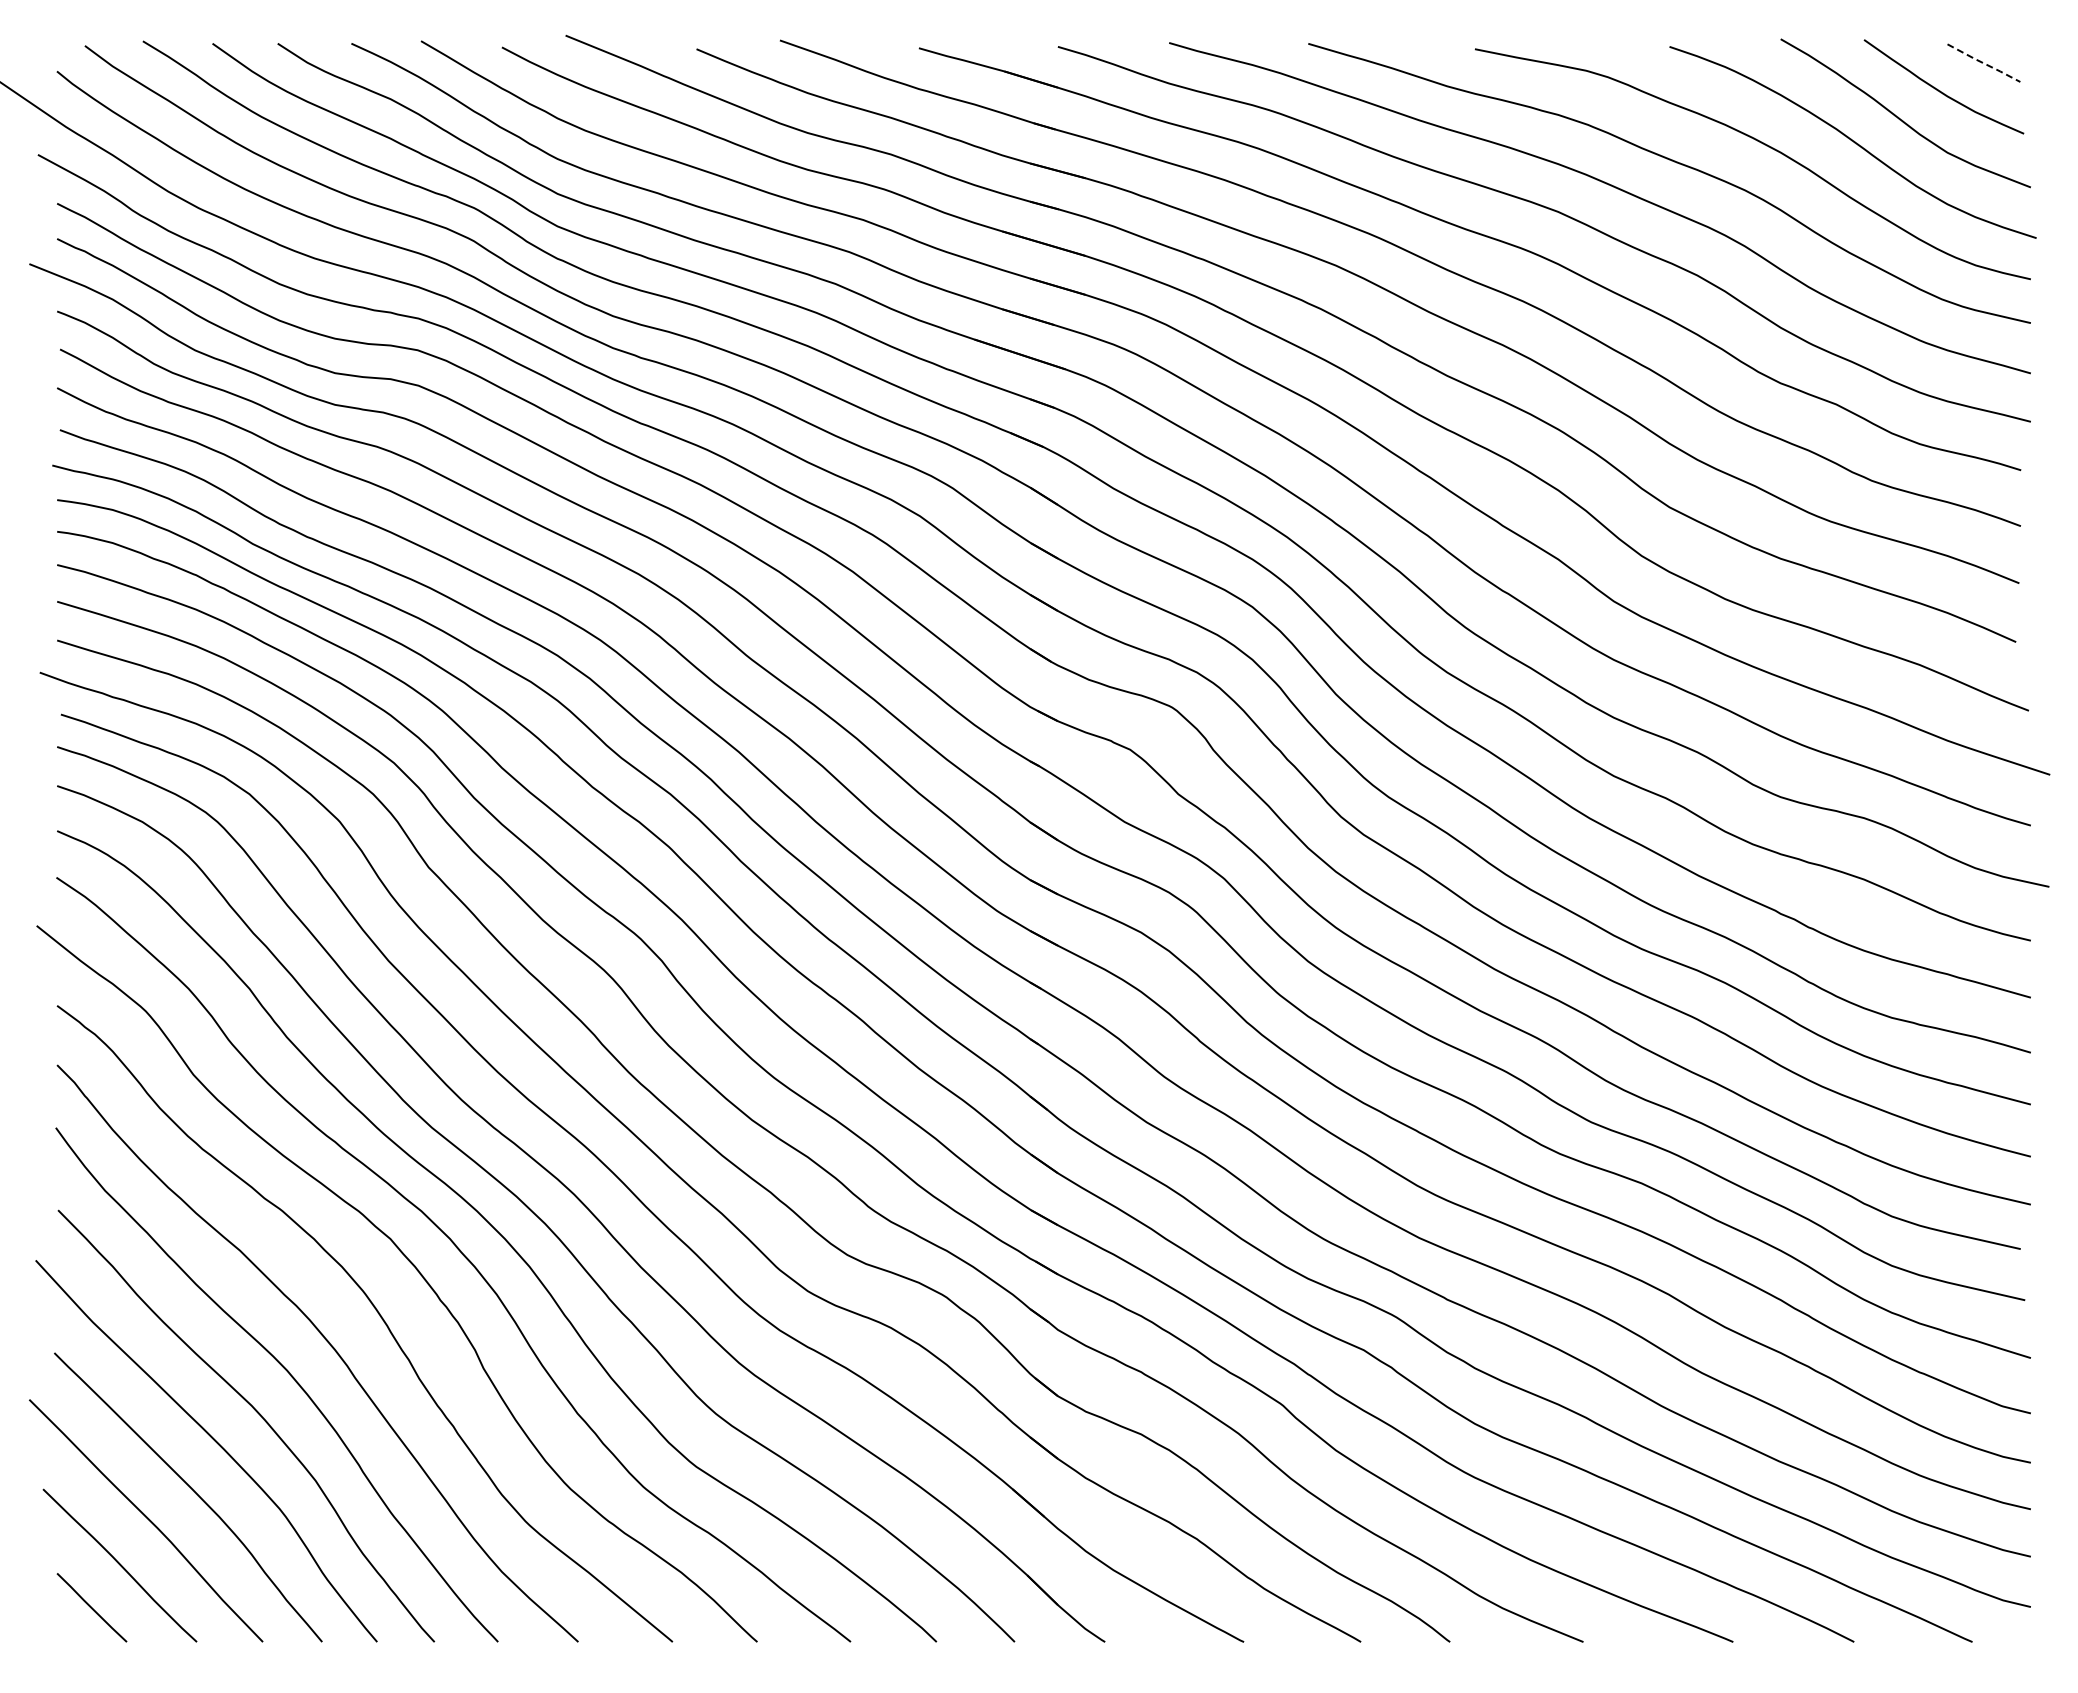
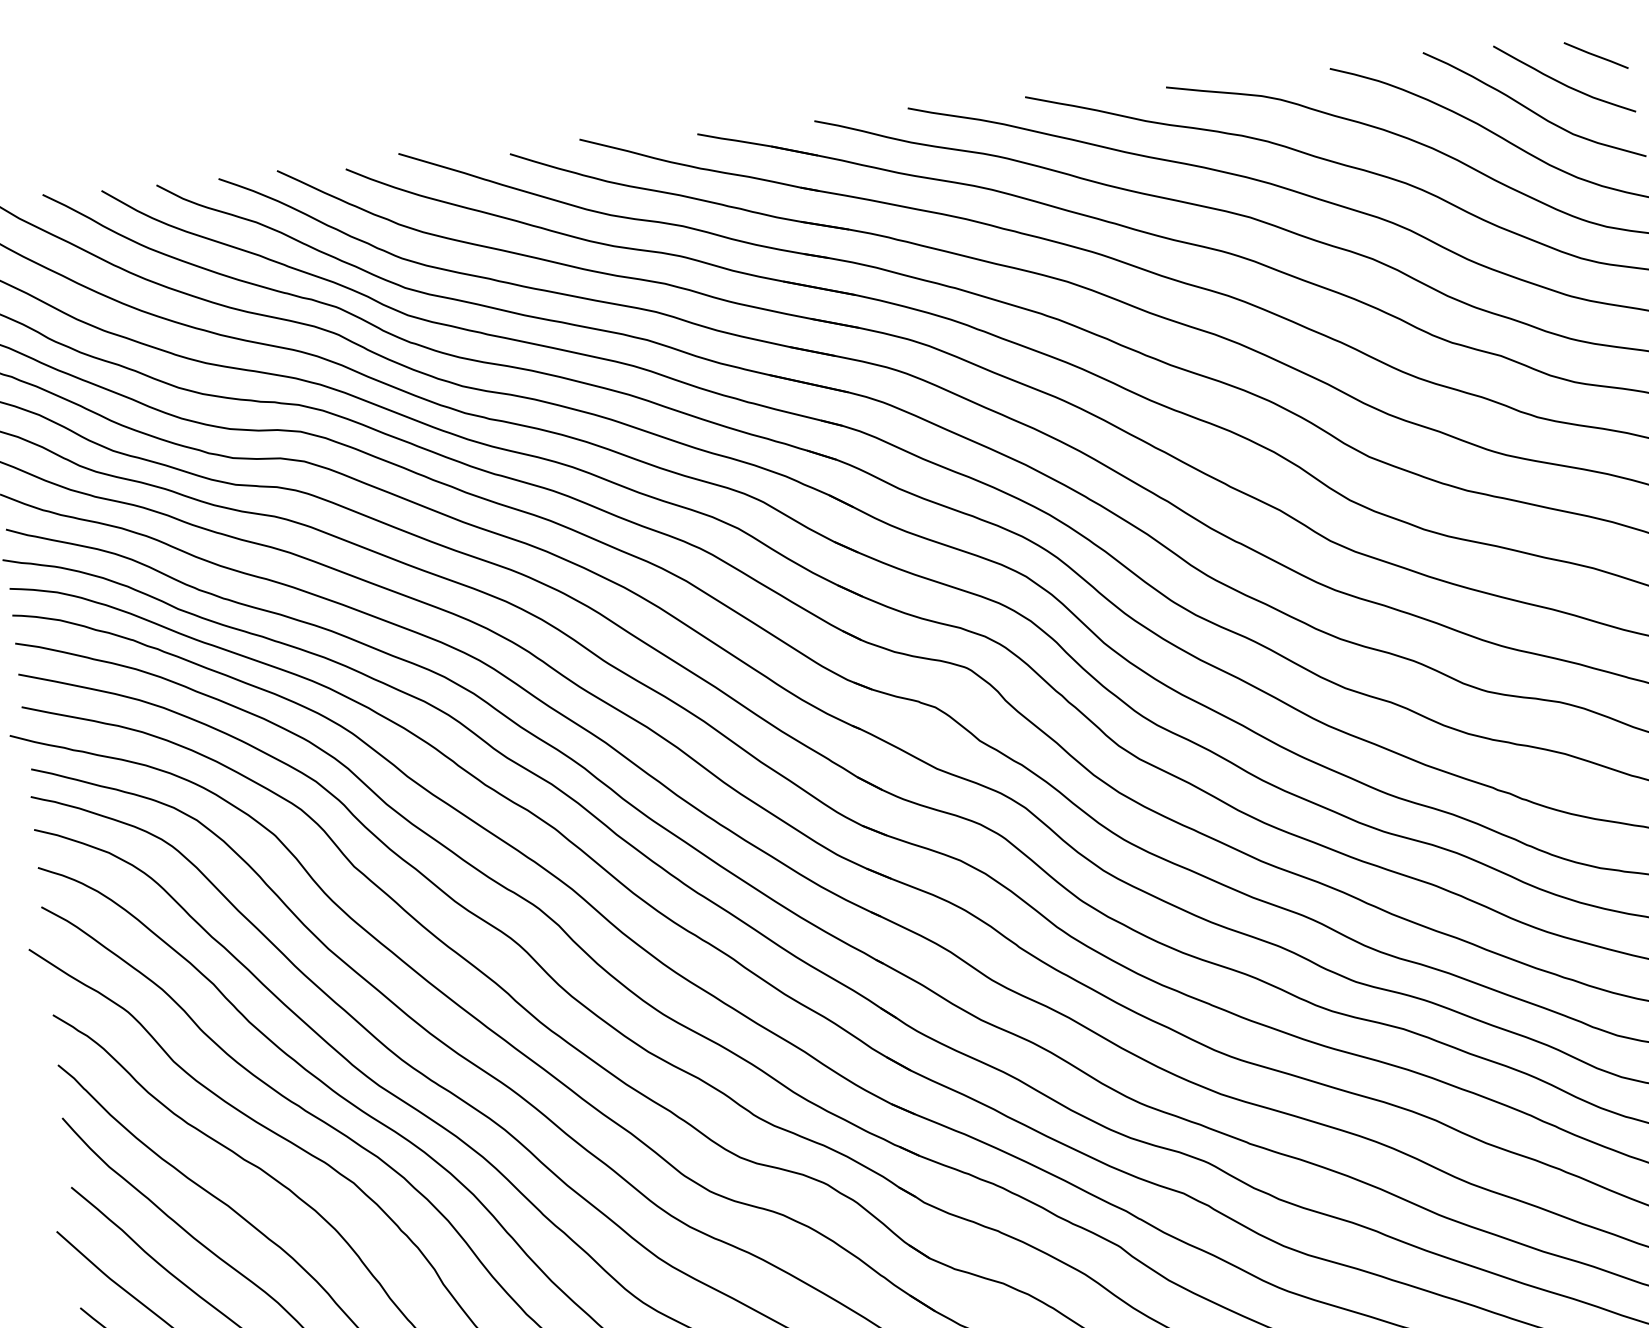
line: (1984, 63) -> (1596, 55), dashed -> solid

